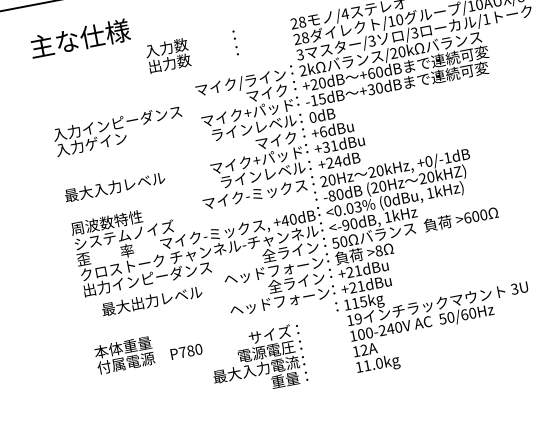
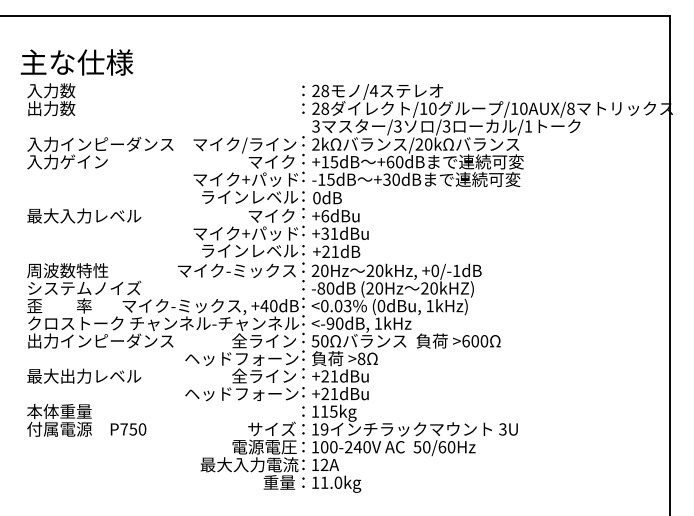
text: (235, 42) -> (303, 99), moved
text: (168, 55) -> (51, 99), moved
text: (317, 83) -> (329, 161), +20dB -> +15dB
text: (118, 130) -> (100, 152), moved
text: (338, 161) -> (335, 251), +24dB -> +21dB
text: (115, 186) -> (84, 215), moved
text: (152, 300) -> (84, 375), moved
text: (190, 350) -> (133, 429), P780 -> P750
text: (257, 361) -> (252, 455), moved

